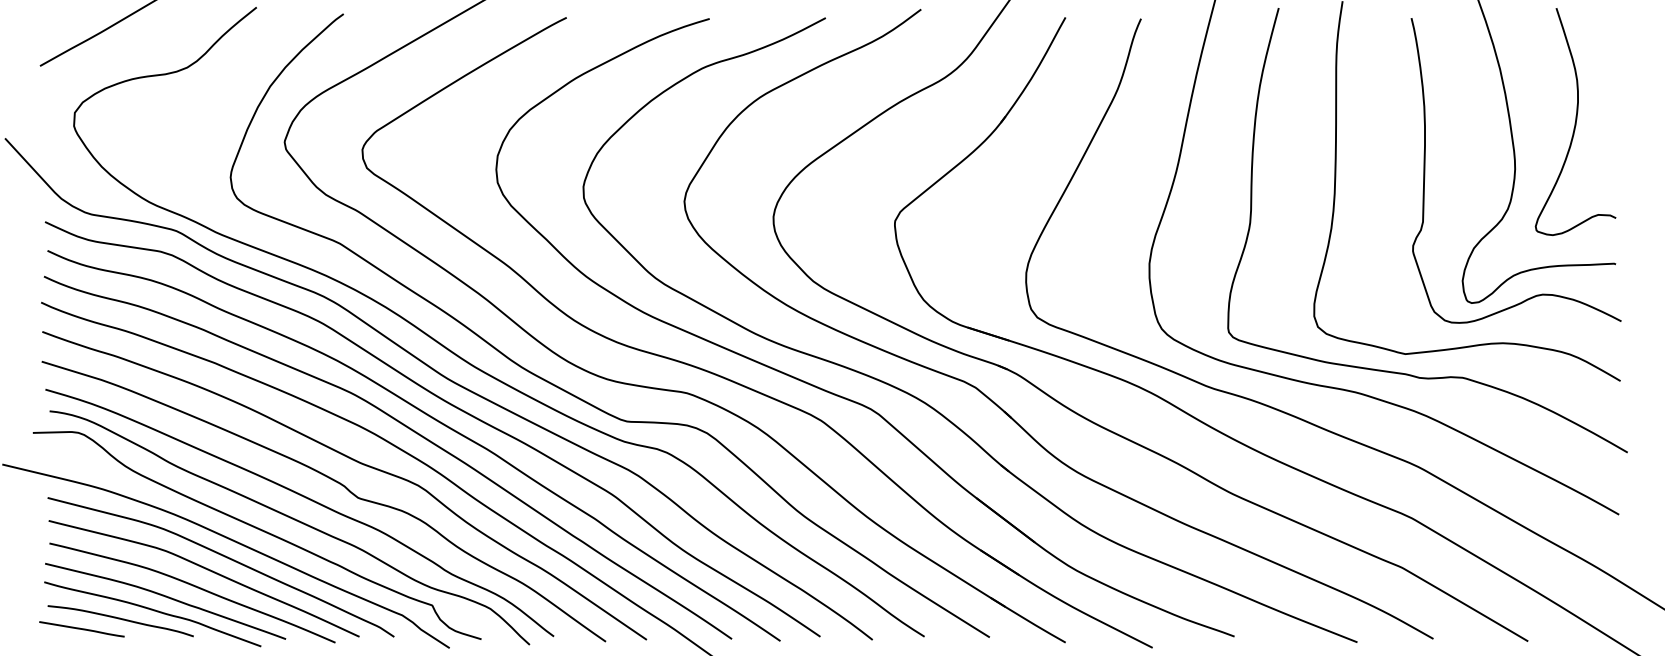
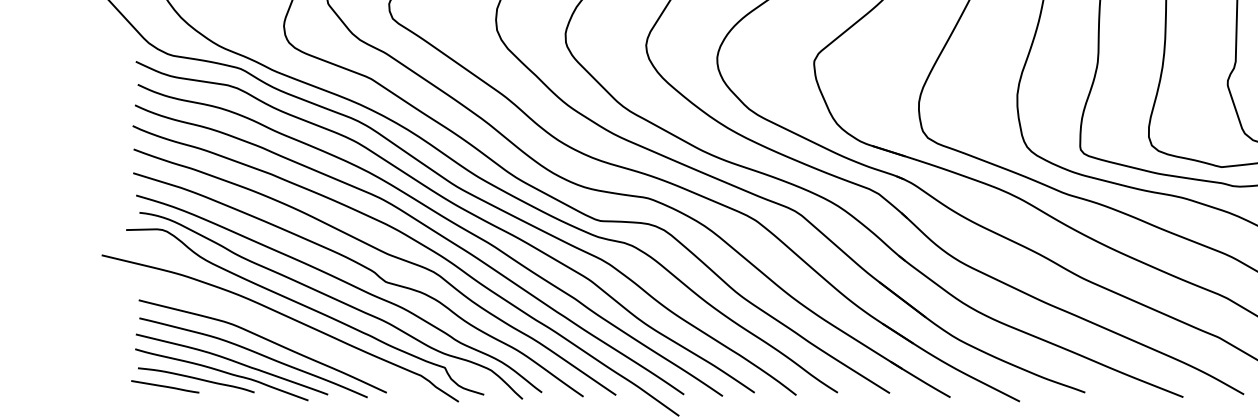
curve: (224, 557) -> (279, 329), removed

